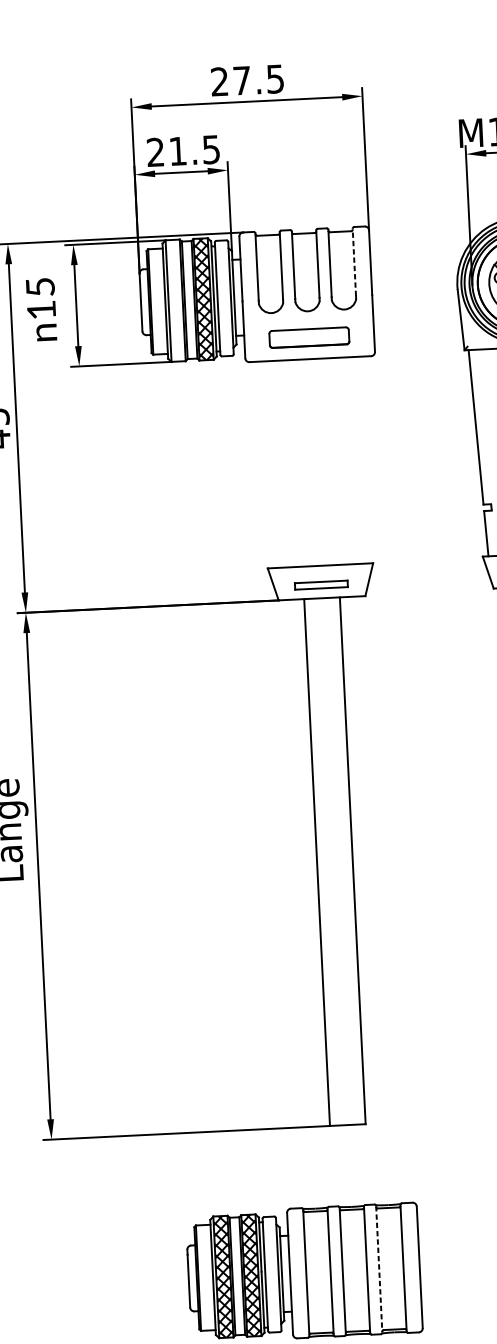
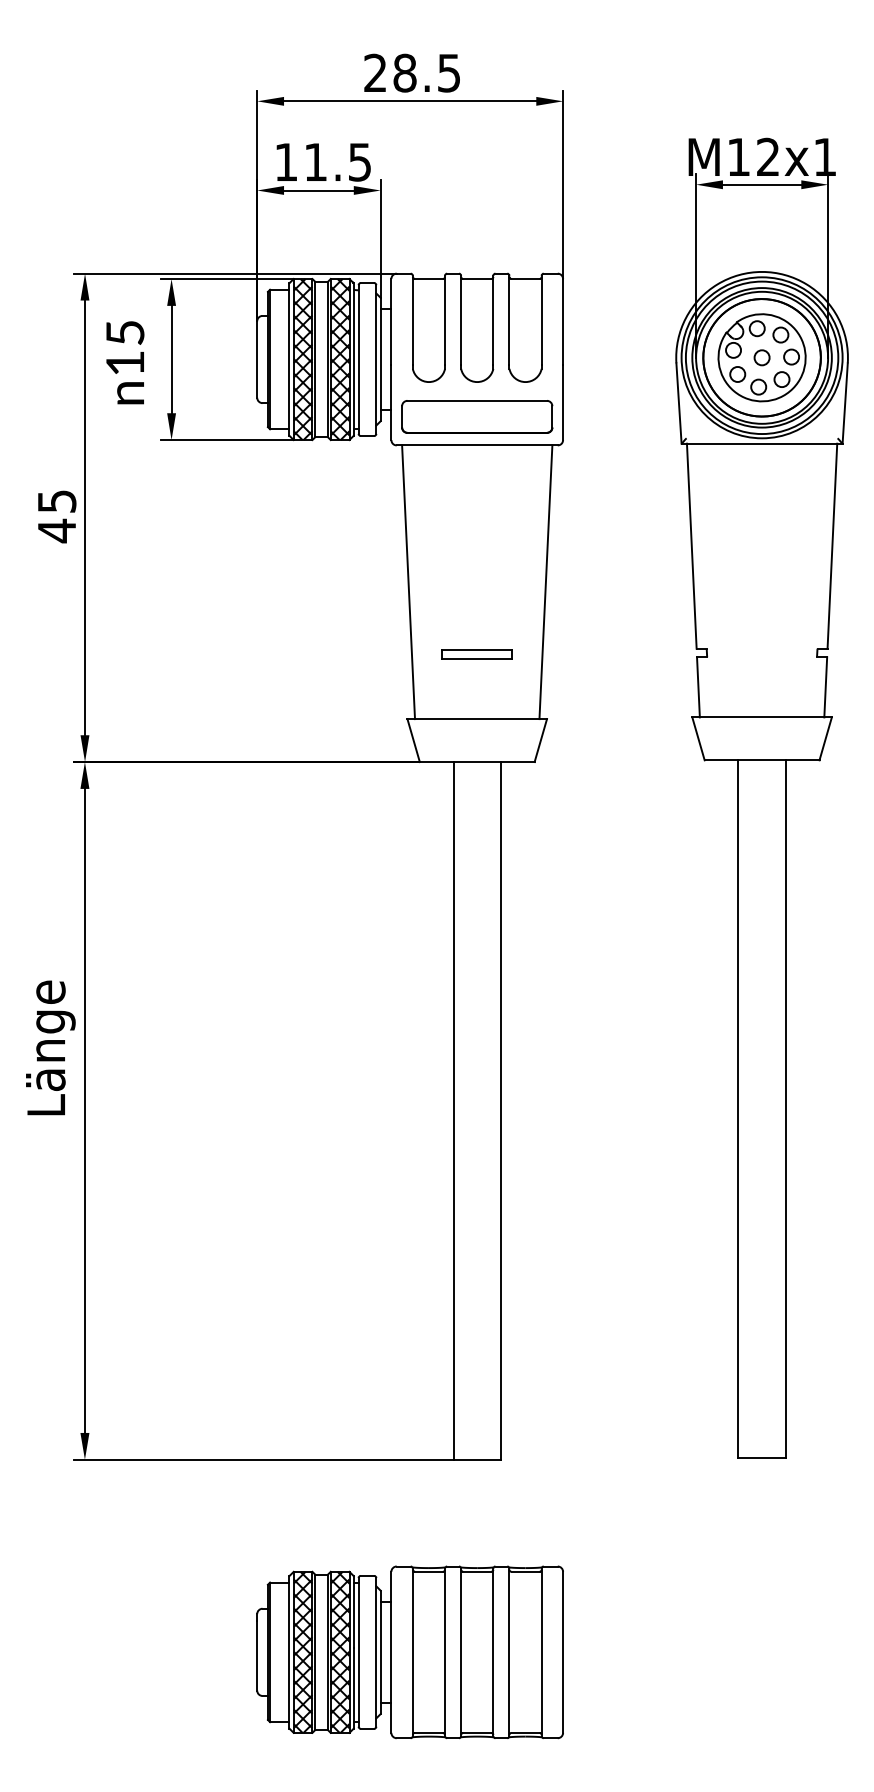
text: (241, 80) -> (404, 72), 27.5 -> 28.5
text: (155, 151) -> (285, 161), 21.5 -> 11.5
line: (354, 262) -> (541, 320), dashed -> solid
hatch: (175, 300) -> (302, 359), added
part: (309, 337) -> (477, 416), size x1.43
line: (366, 460) -> (545, 582), added
line: (263, 465) -> (408, 582), added
part: (320, 585) -> (476, 654), moved
line: (379, 1269) -> (509, 1652), dashed -> solid

